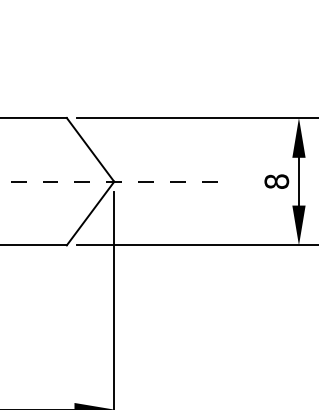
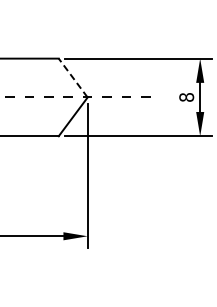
line: (89, 148) -> (72, 77), solid -> dashed

